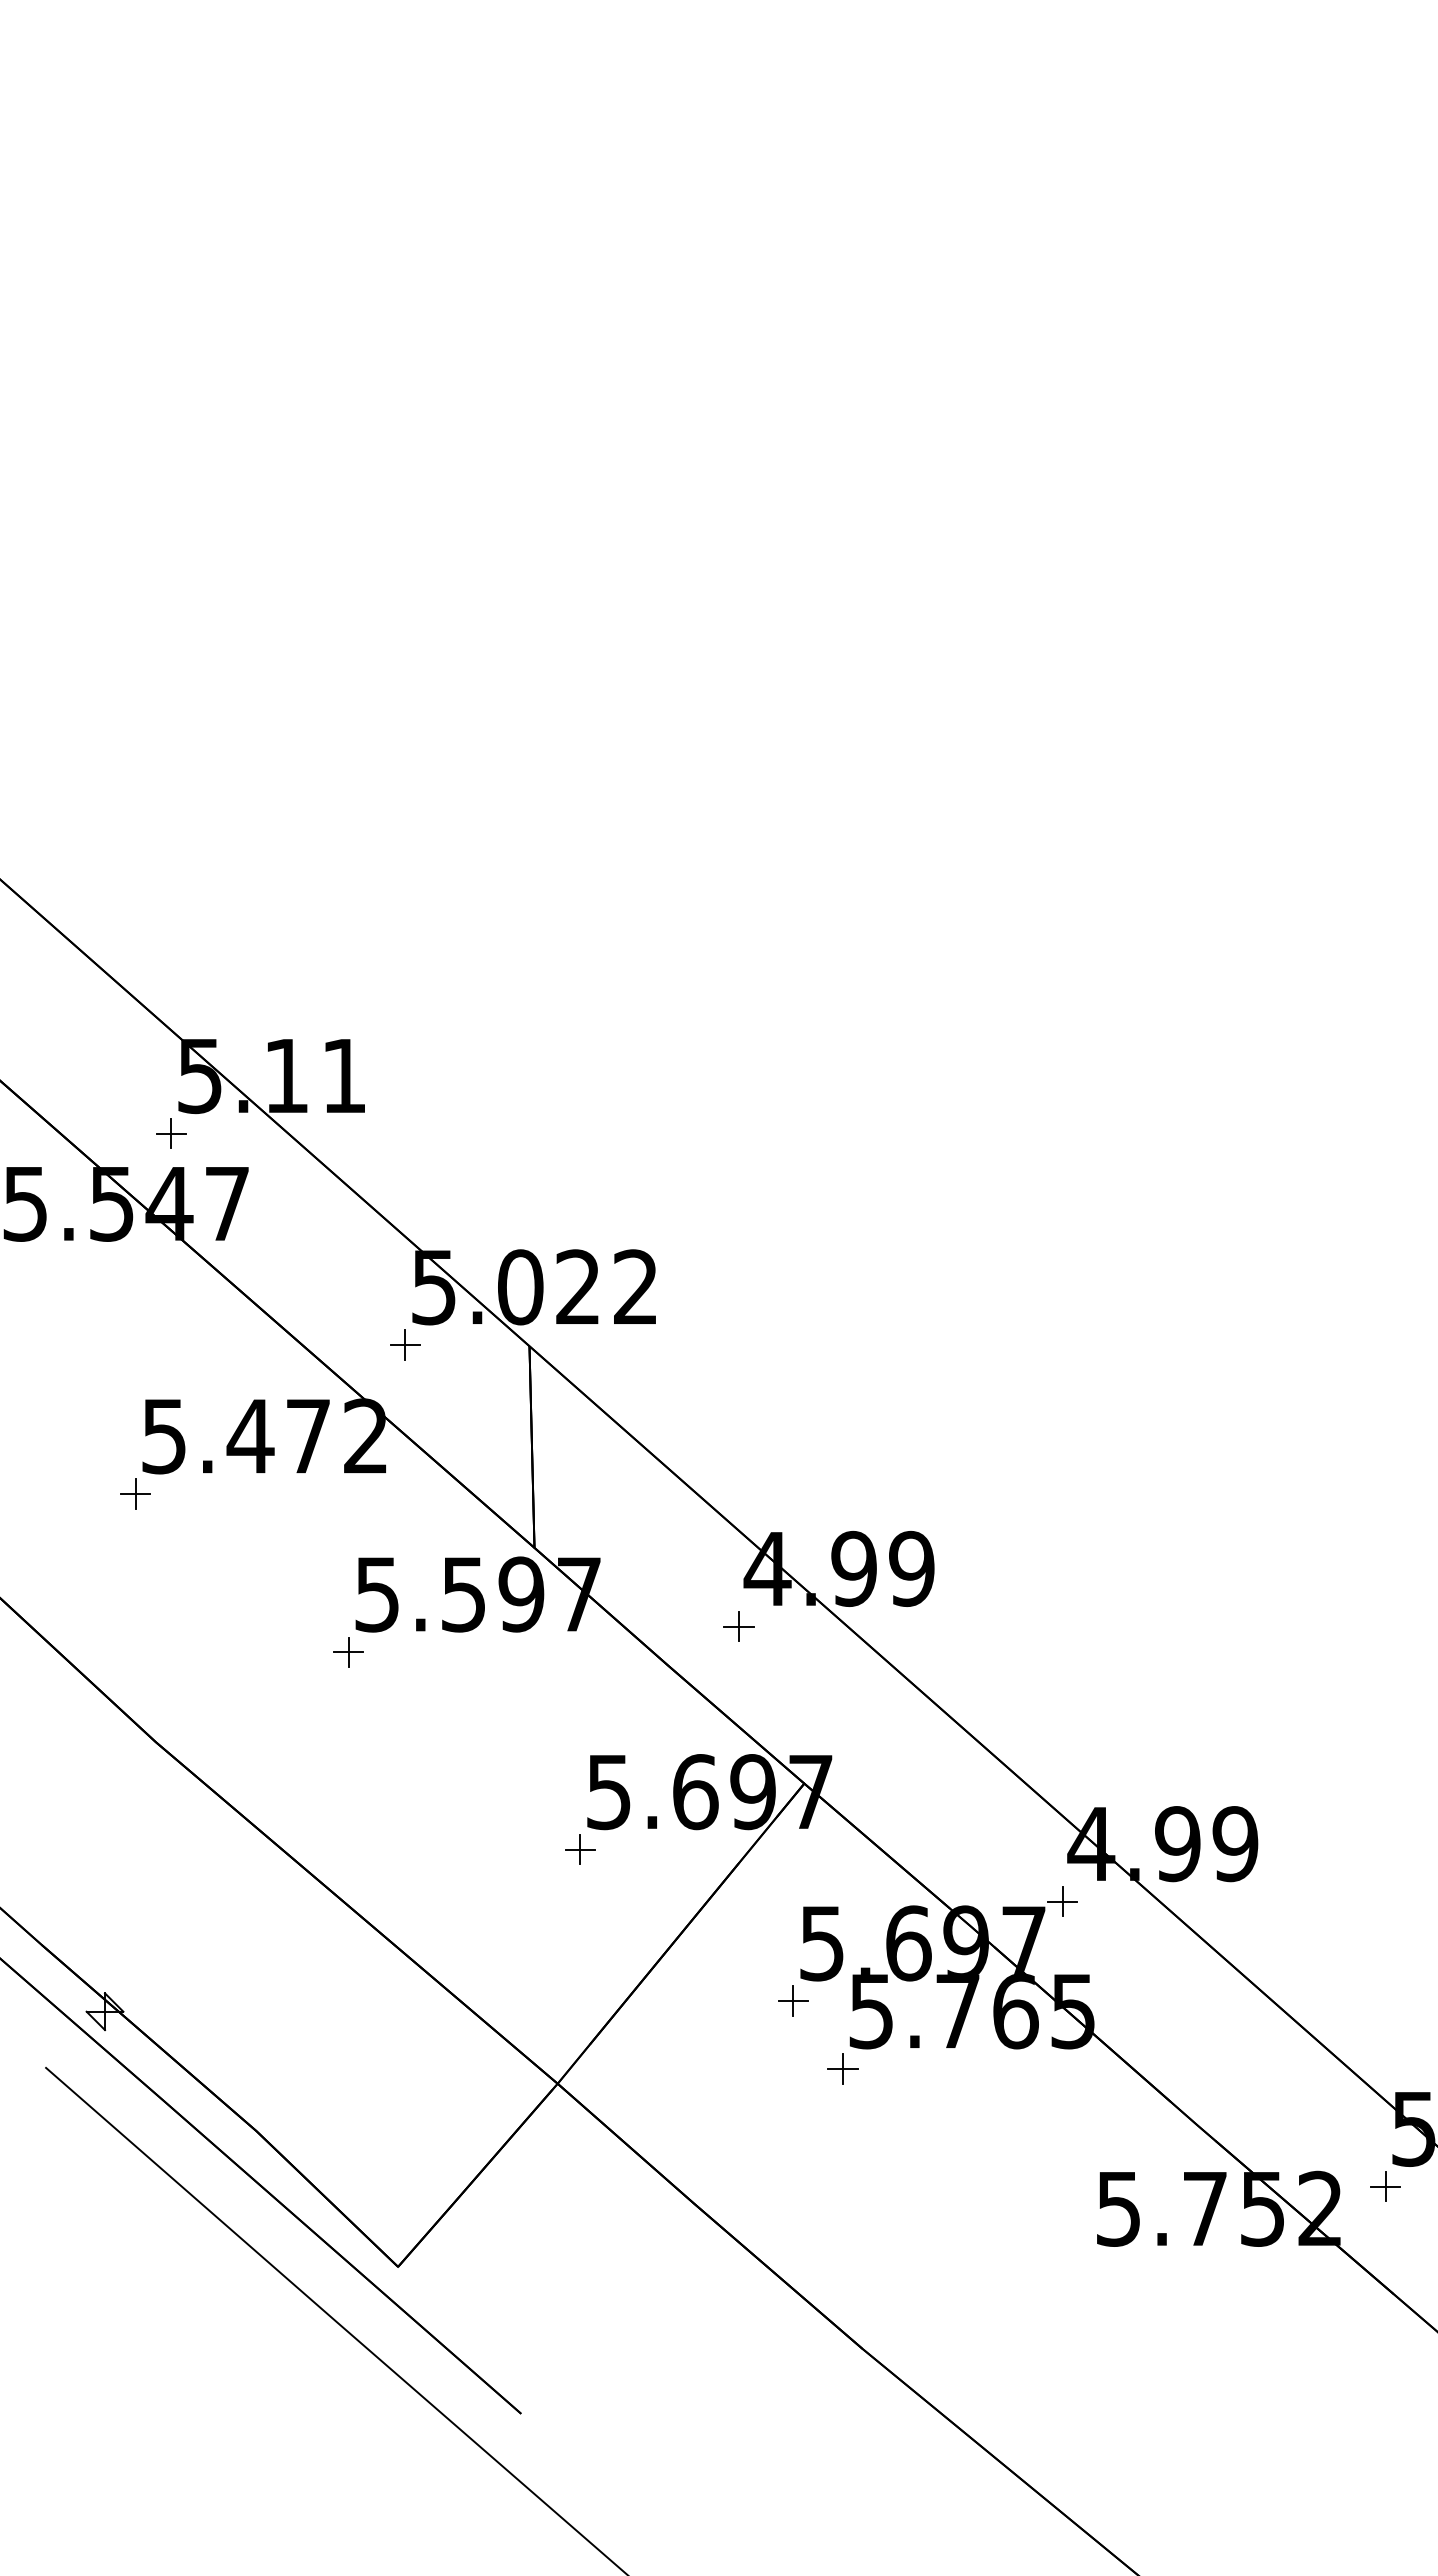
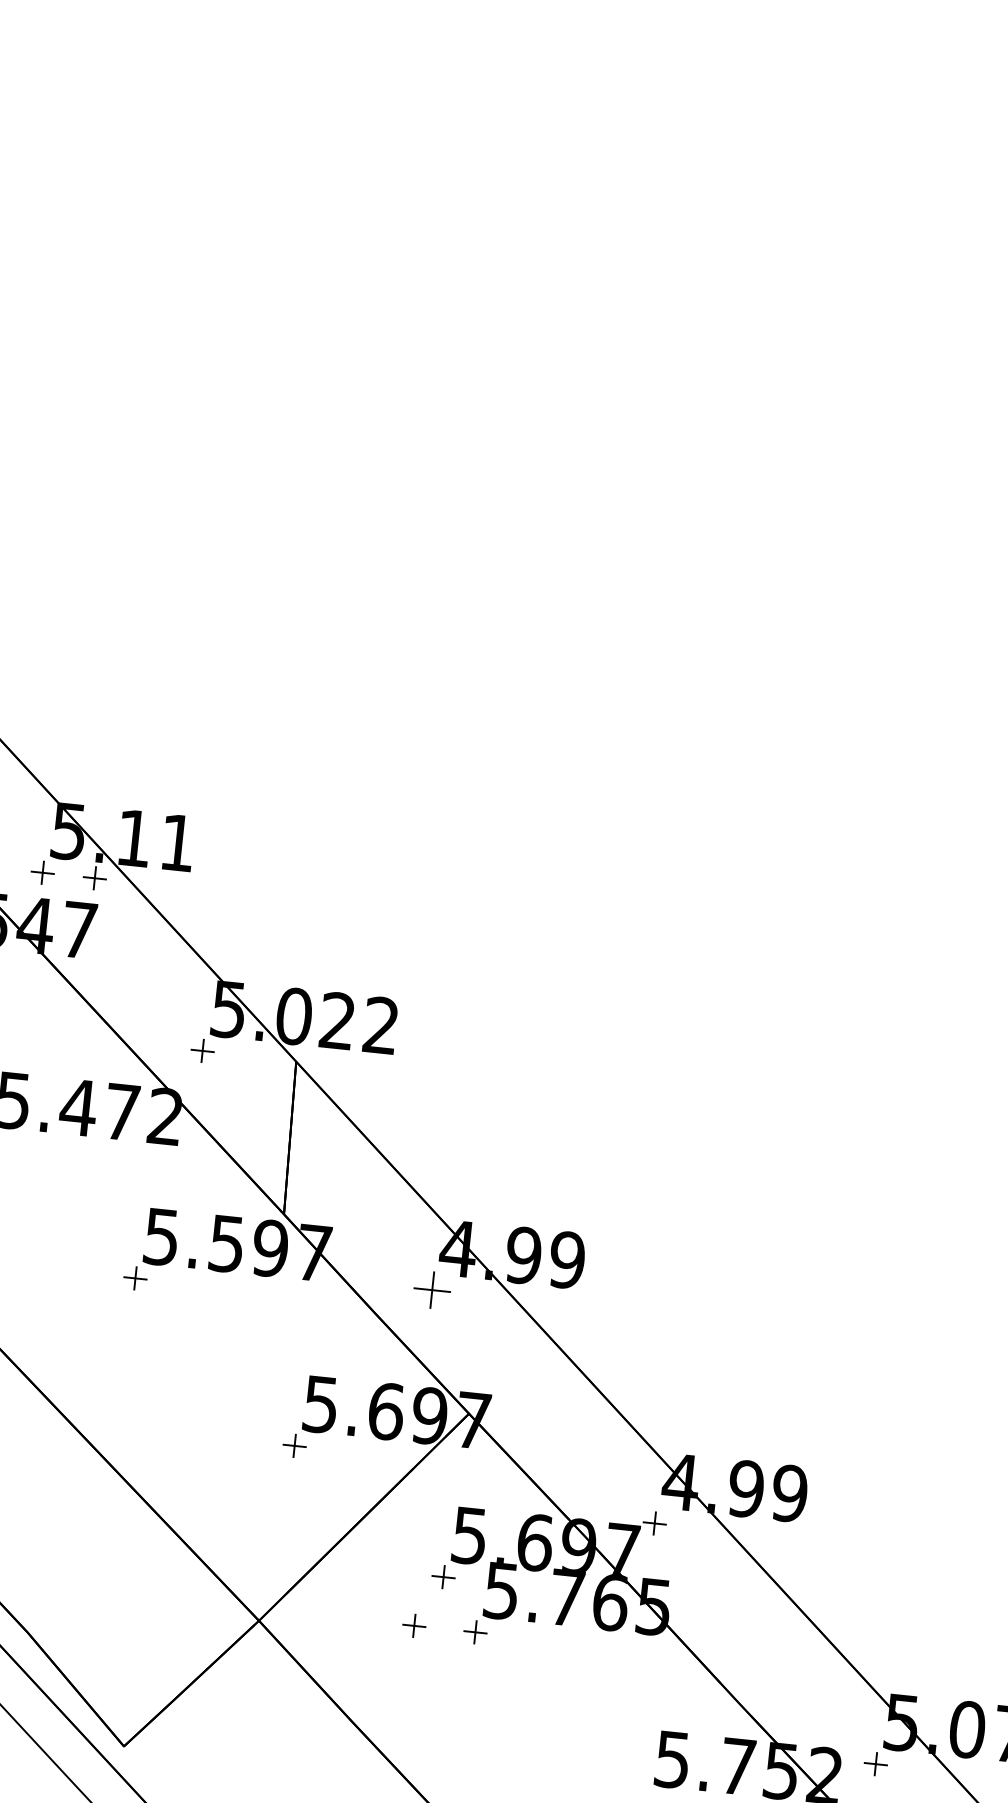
part: (240, 1133) -> (94, 878), added
part: (738, 1626) -> (431, 1289), size x1.6
part: (761, 2068) -> (414, 1625), added

